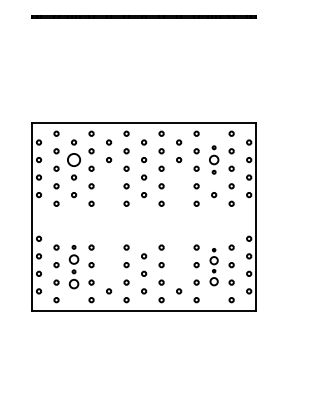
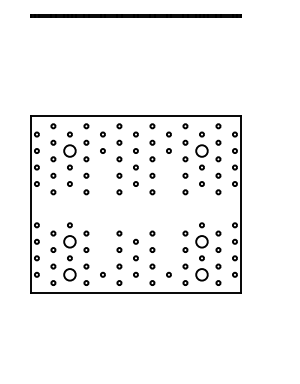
part: (213, 159) -> (201, 150), size x1.43
part: (73, 266) -> (69, 251), size x1.43
part: (213, 266) -> (201, 251), size x1.67

